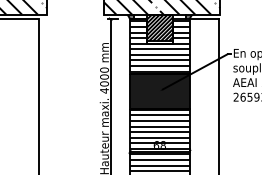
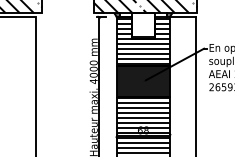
hatch: (160, 27) -> (143, 24), removed

